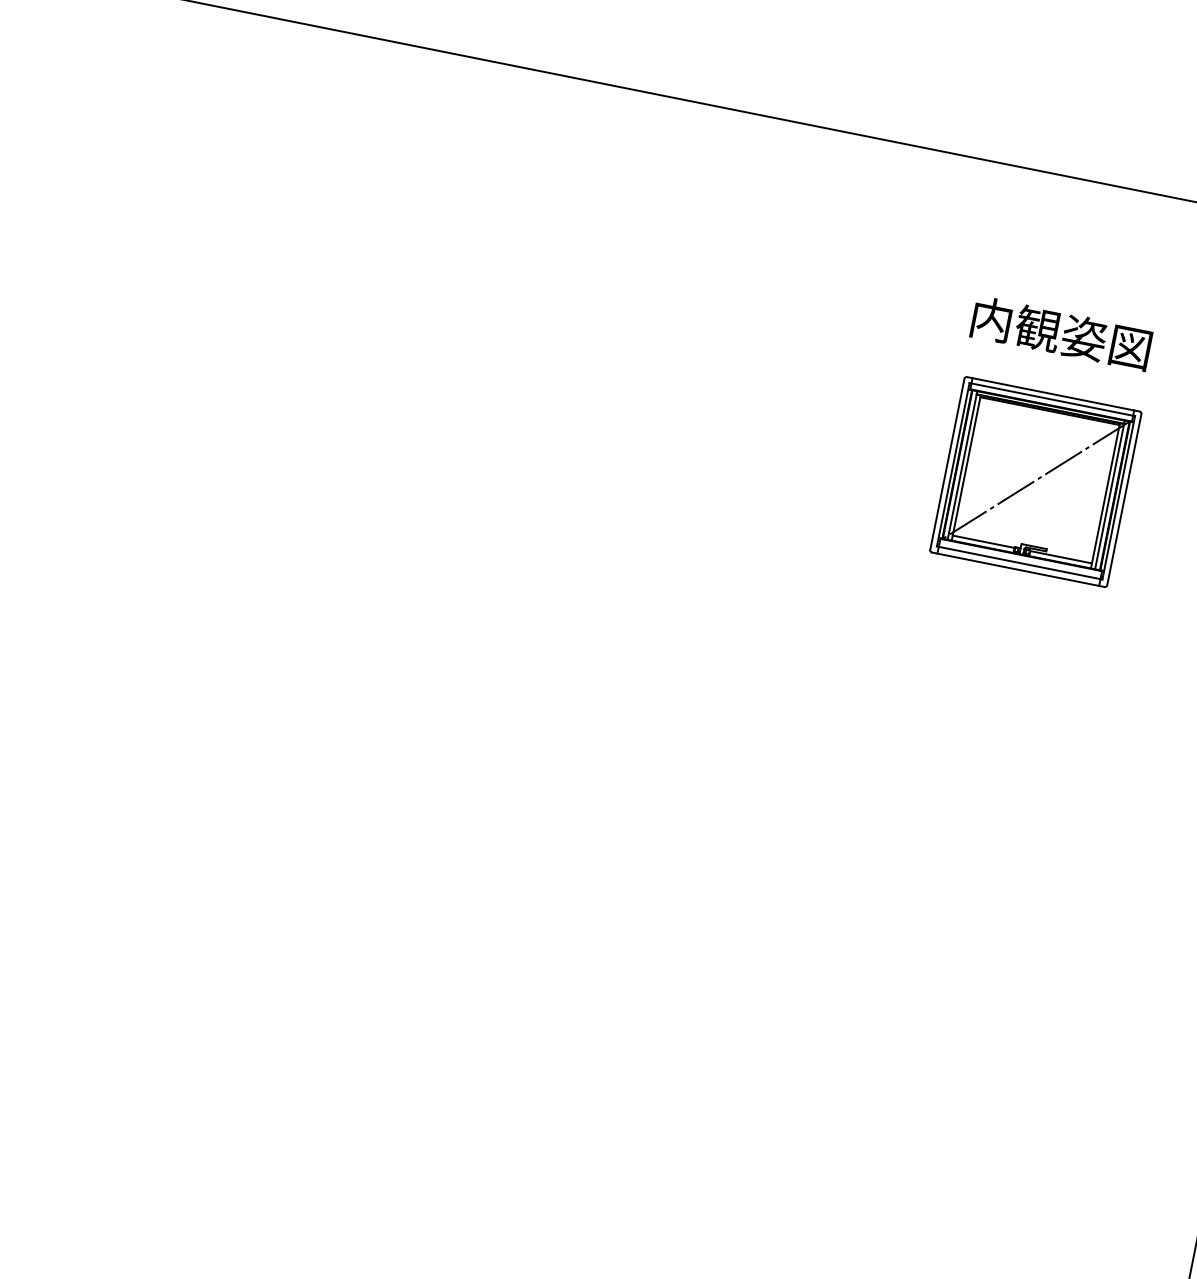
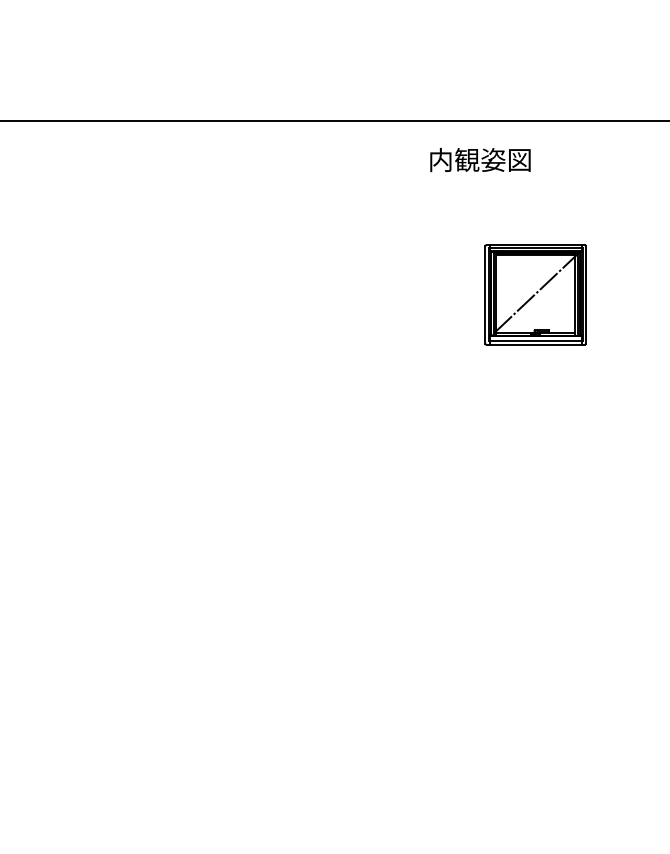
text: (1061, 334) -> (480, 160), moved
part: (1035, 481) -> (535, 294), moved

